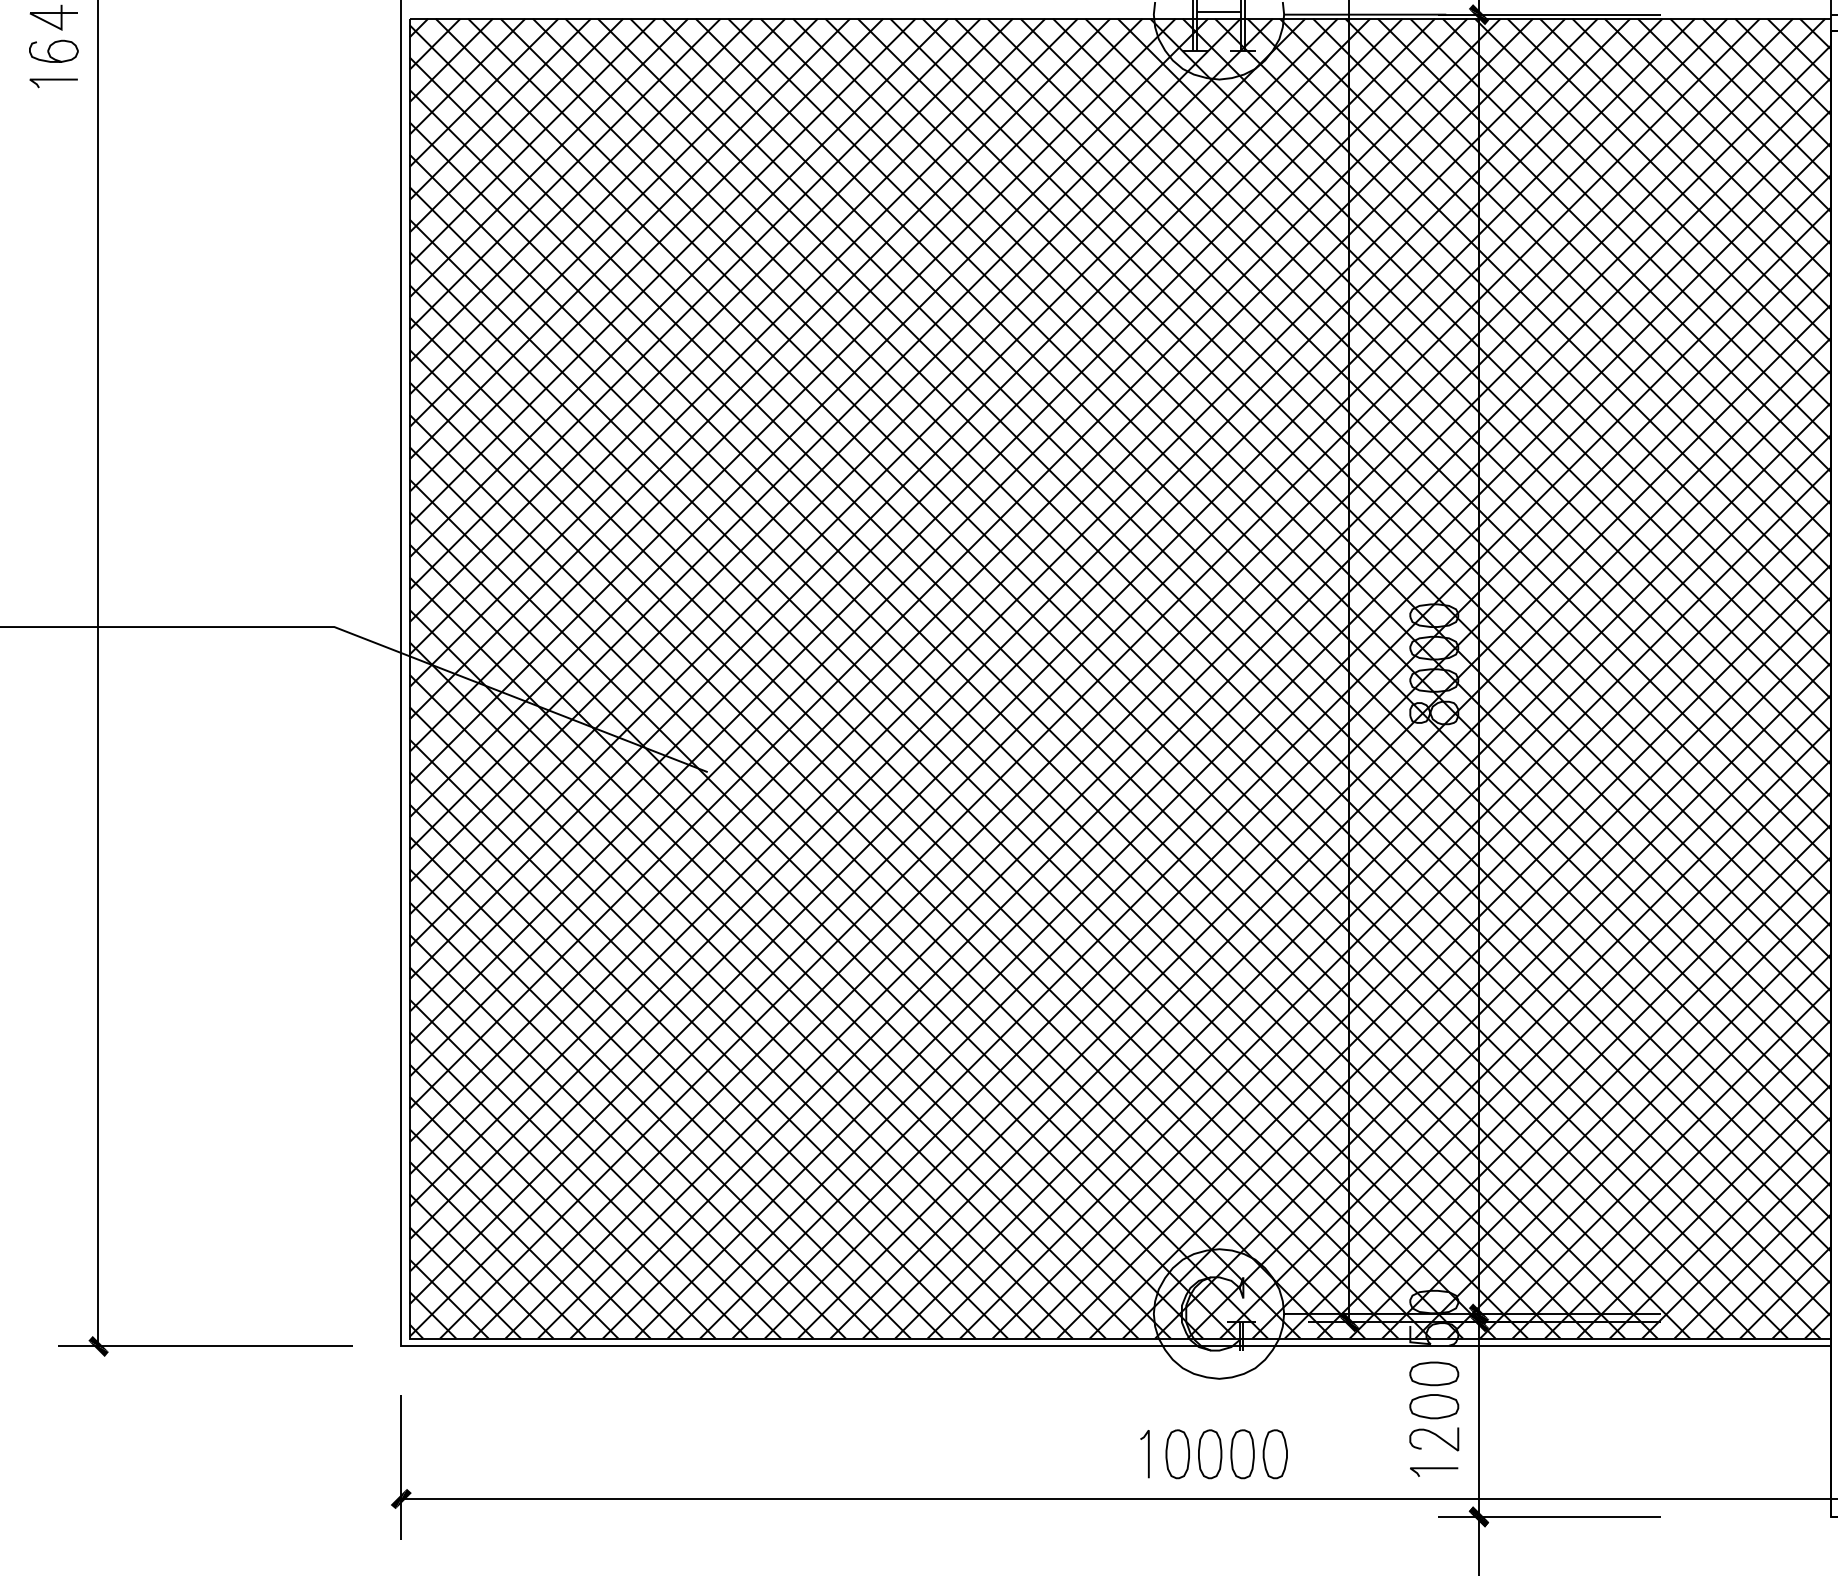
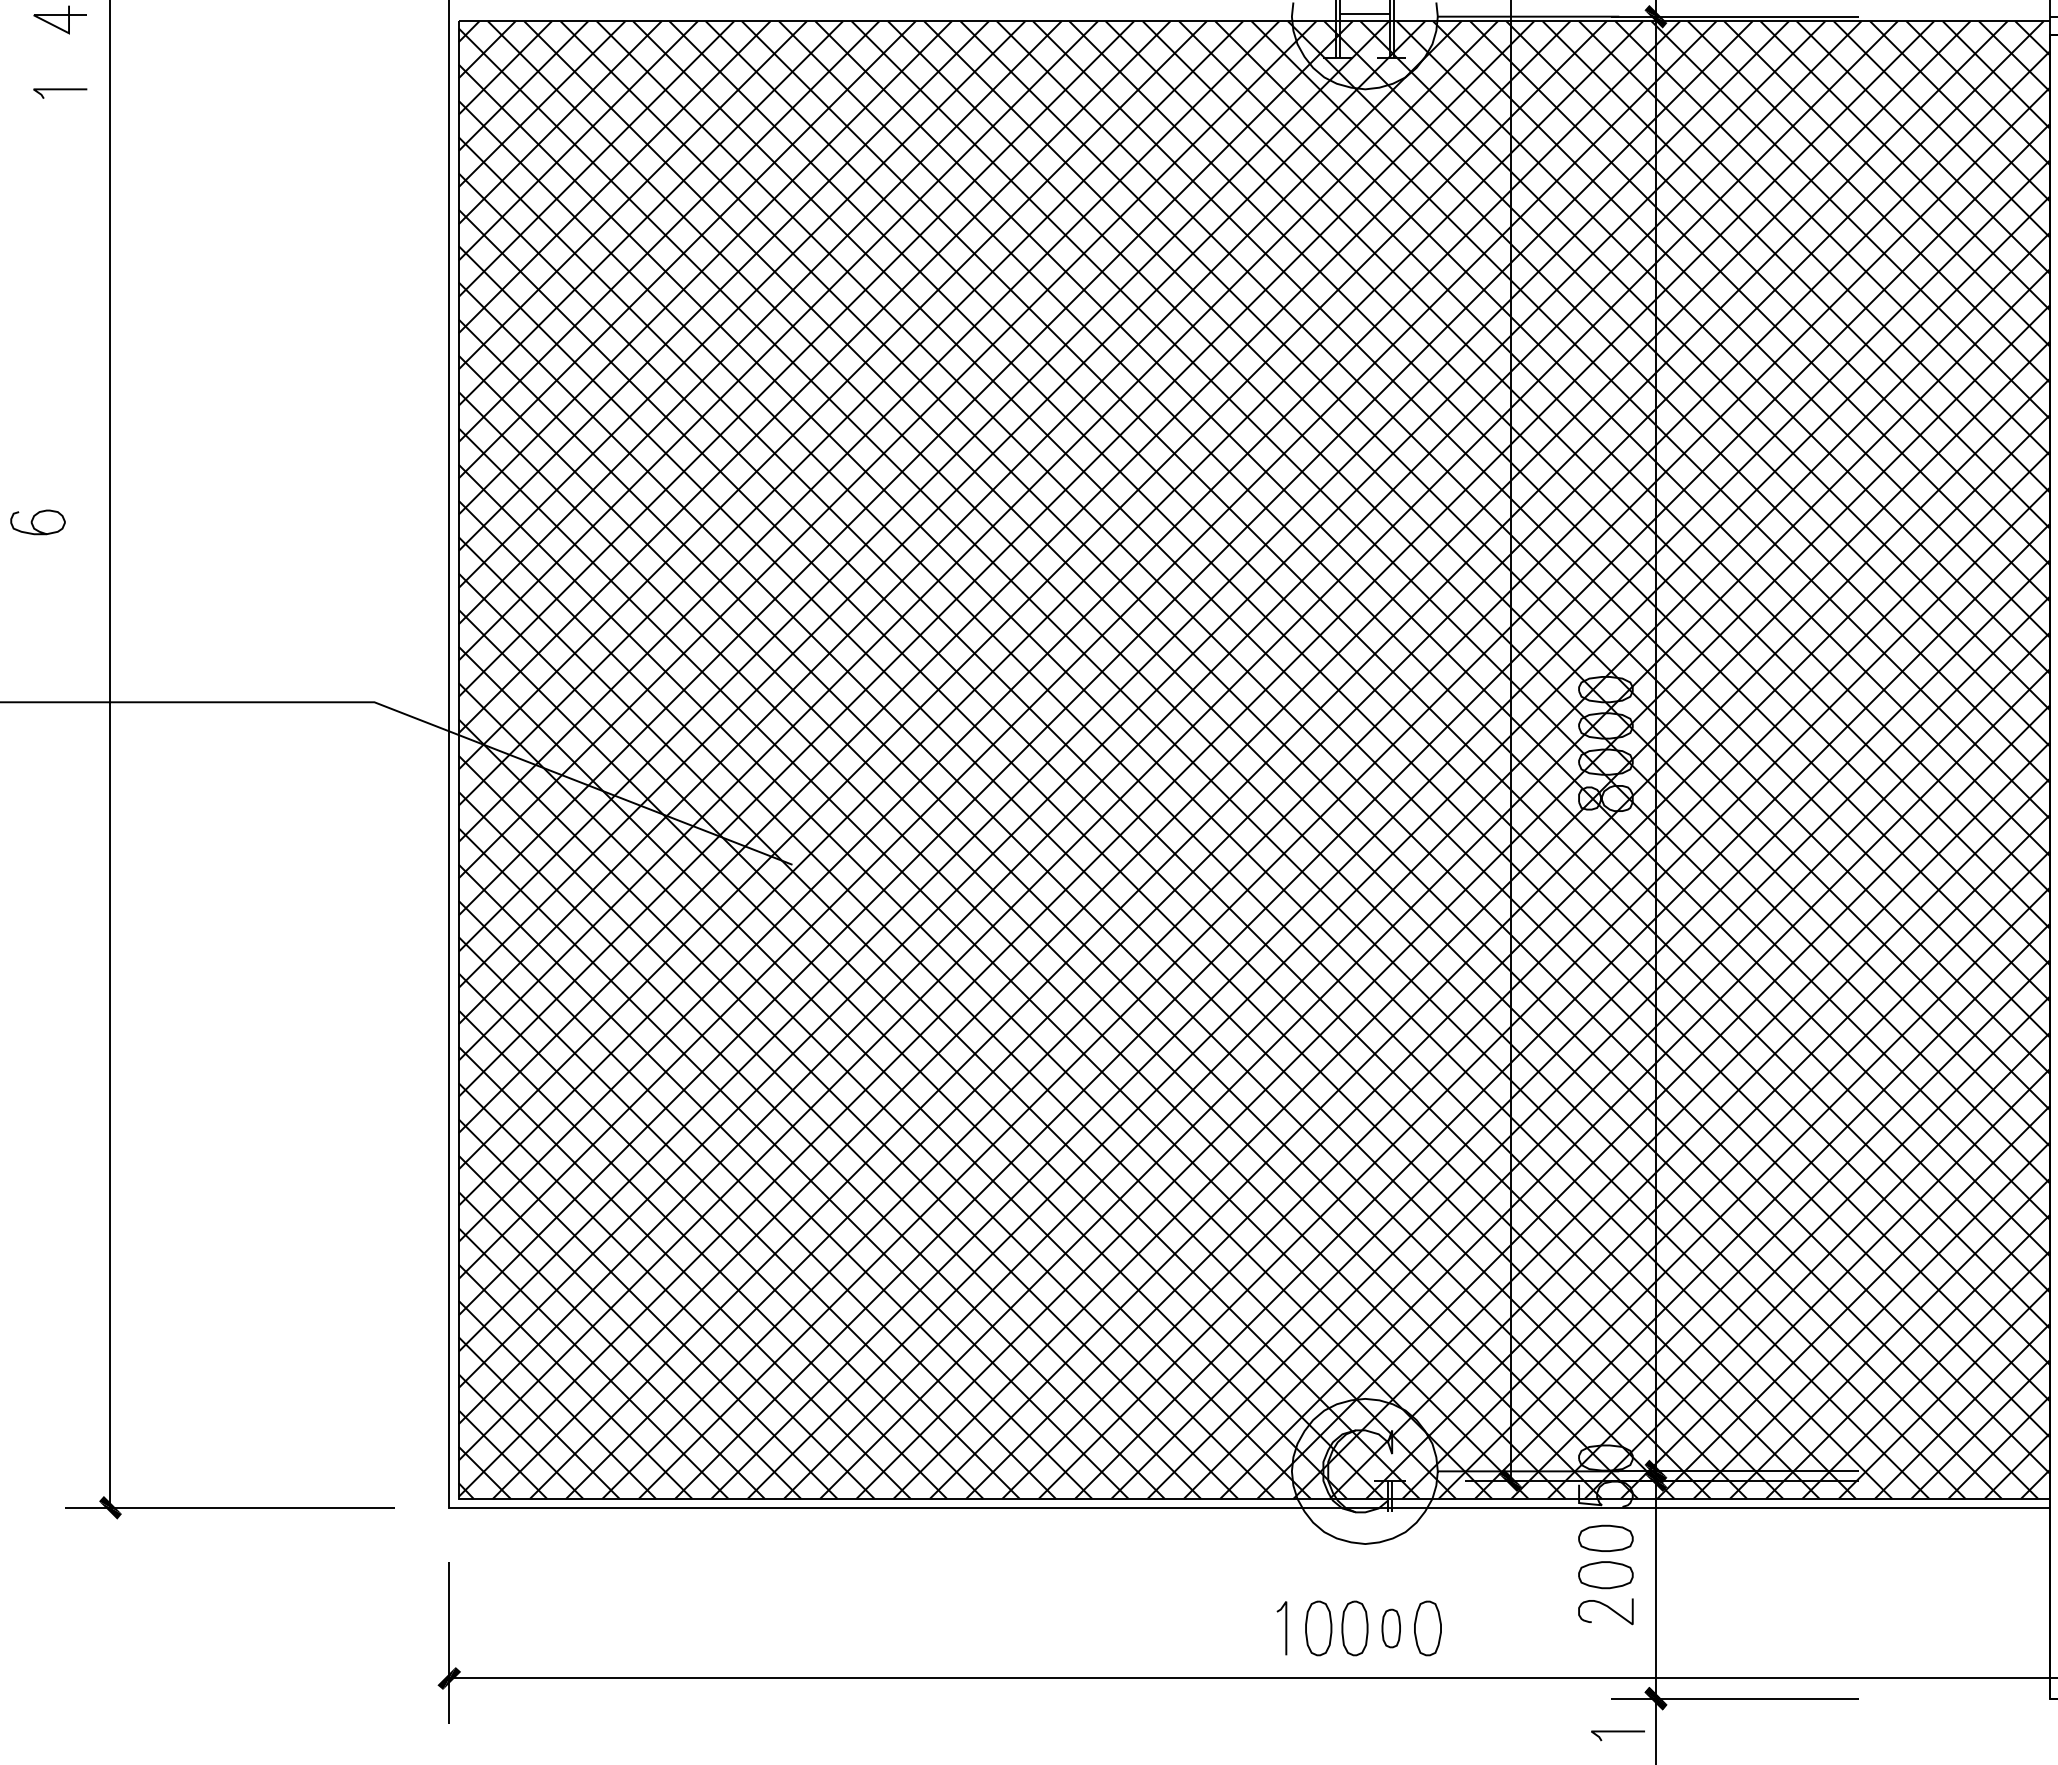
curve: (50, 48) -> (34, 519), moved
part: (1242, 1454) -> (1391, 1628), size x0.7
line: (1434, 1469) -> (1618, 1732), moved

